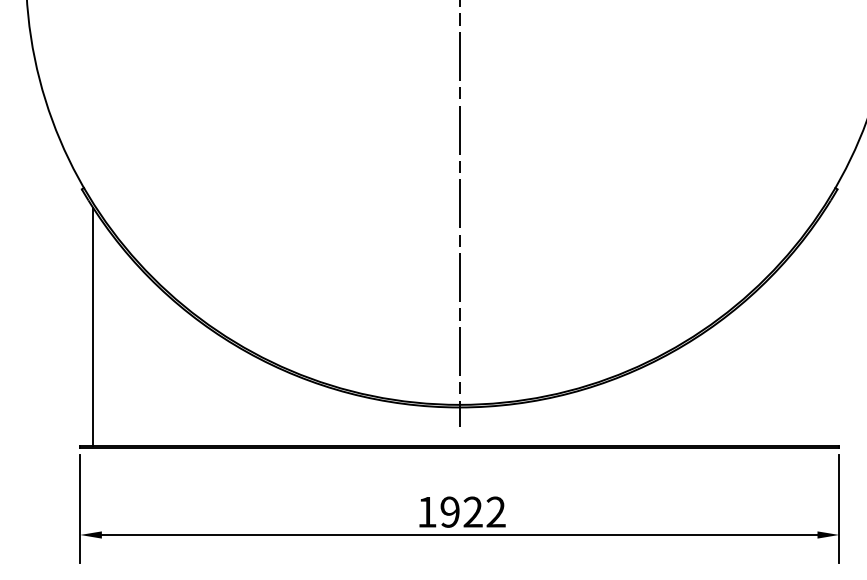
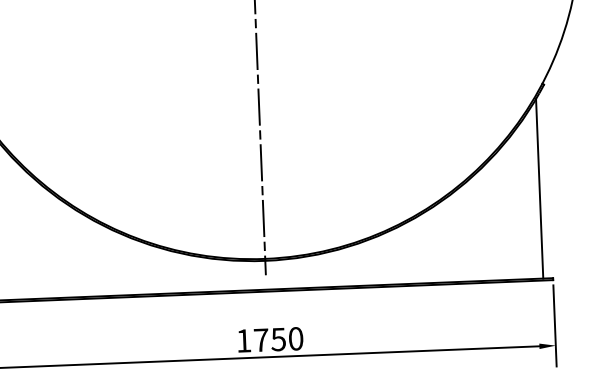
line: (826, 326) -> (539, 188), added
text: (472, 511) -> (278, 339), 1922 -> 1750

